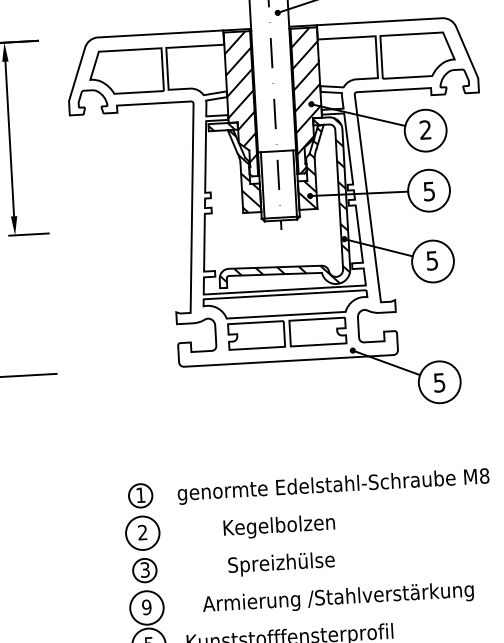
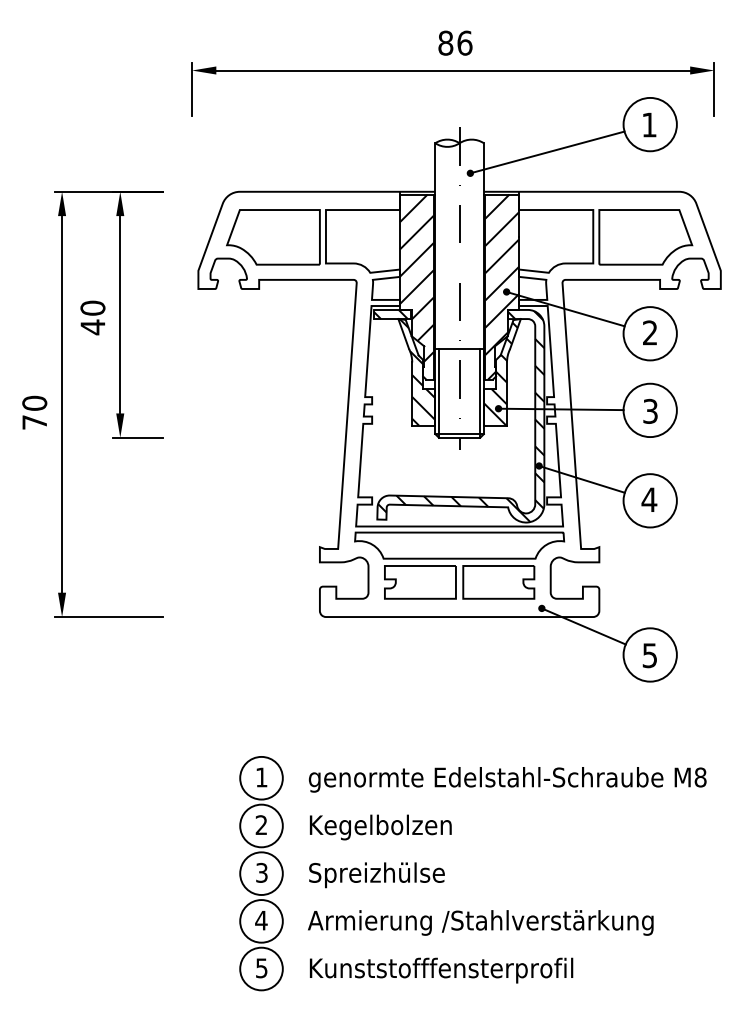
text: (429, 190) -> (650, 410), 5 -> 3
text: (432, 260) -> (649, 499), 5 -> 4
circle: (140, 495) -> (261, 777), size x1.43
text: (279, 526) -> (380, 827), moved
text: (281, 564) -> (376, 875), moved
circle: (144, 570) -> (261, 873), size x1.43
text: (338, 598) -> (480, 922), moved
text: (146, 607) -> (261, 920), 9 -> 4

